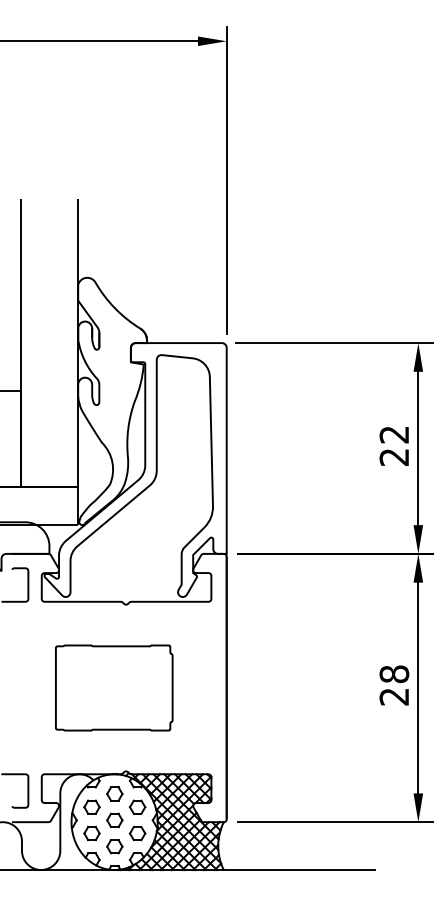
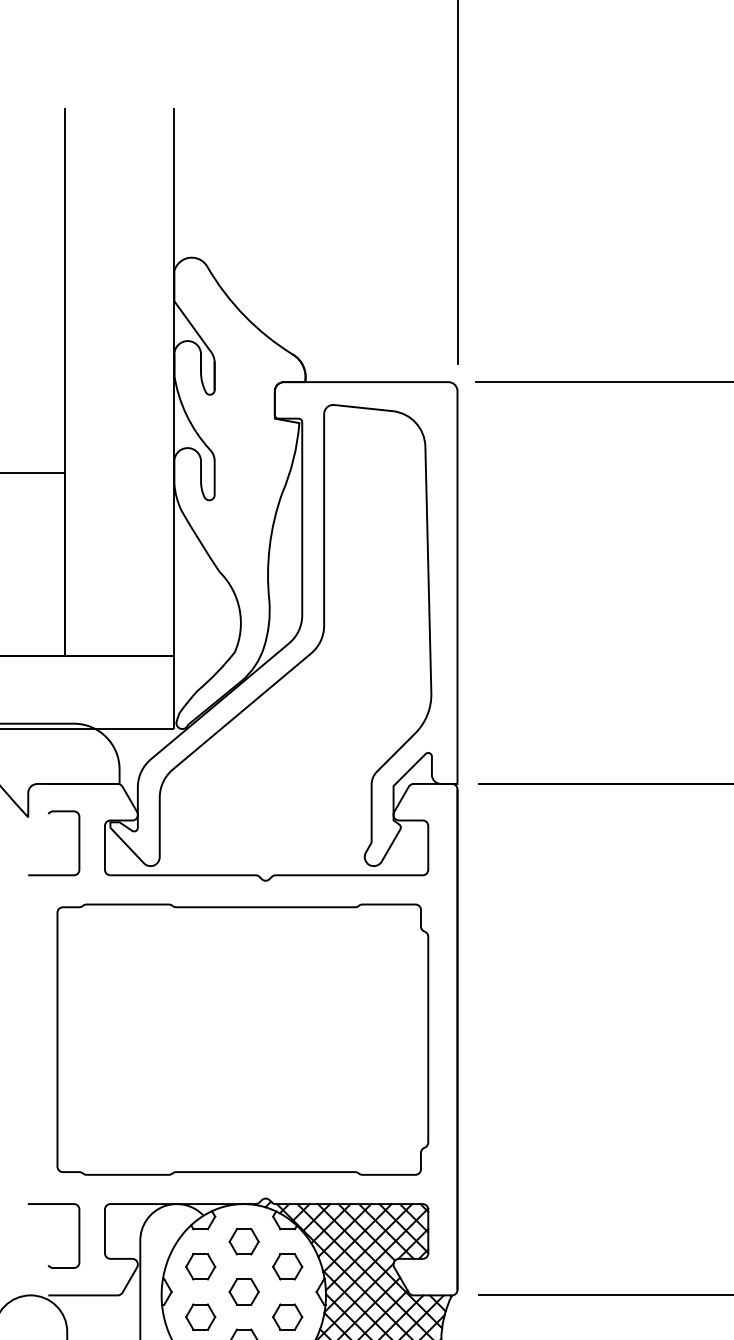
part: (114, 687) -> (243, 1038), size x1.67

